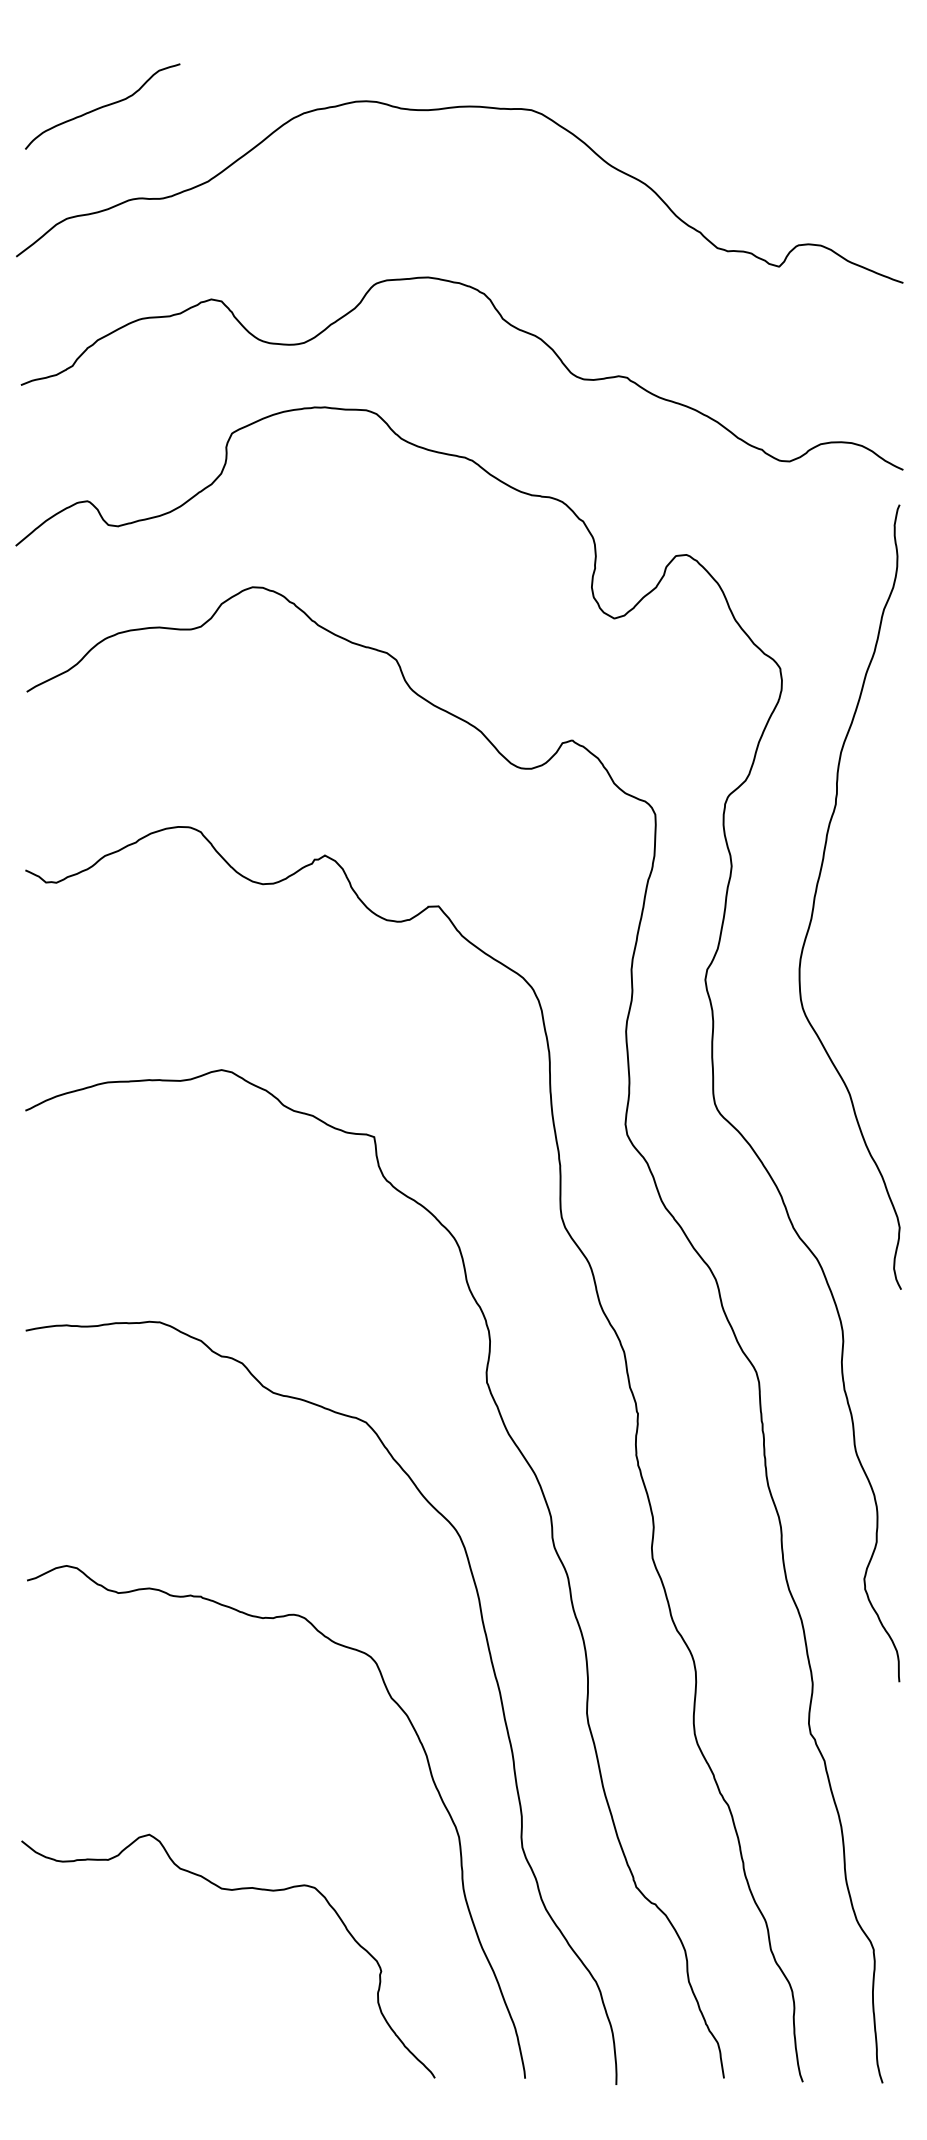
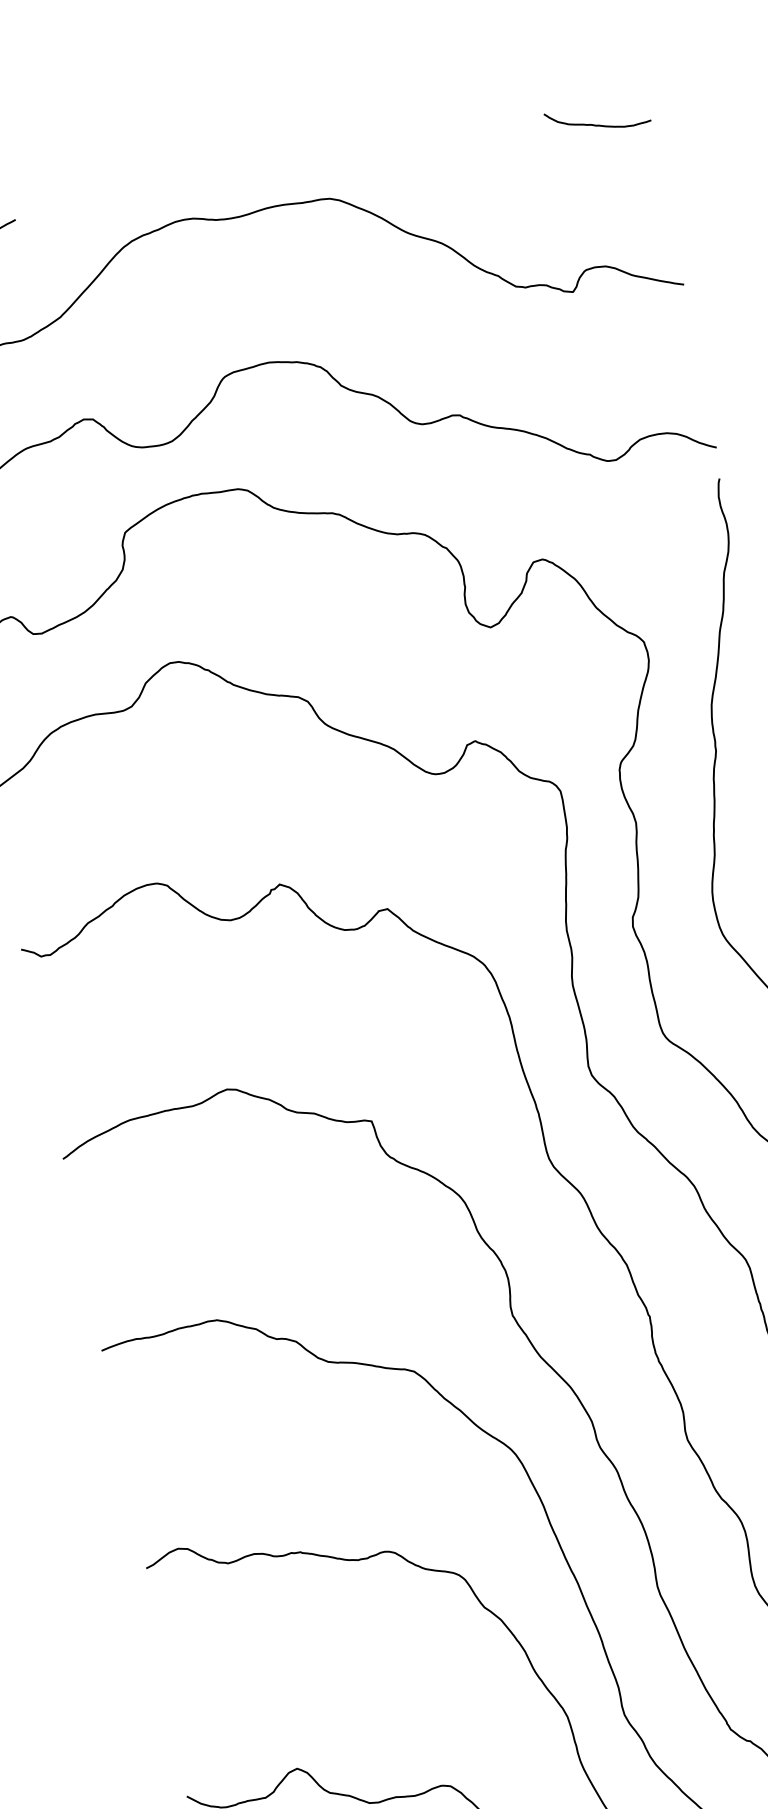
curve: (844, 87) -> (598, 124), added

